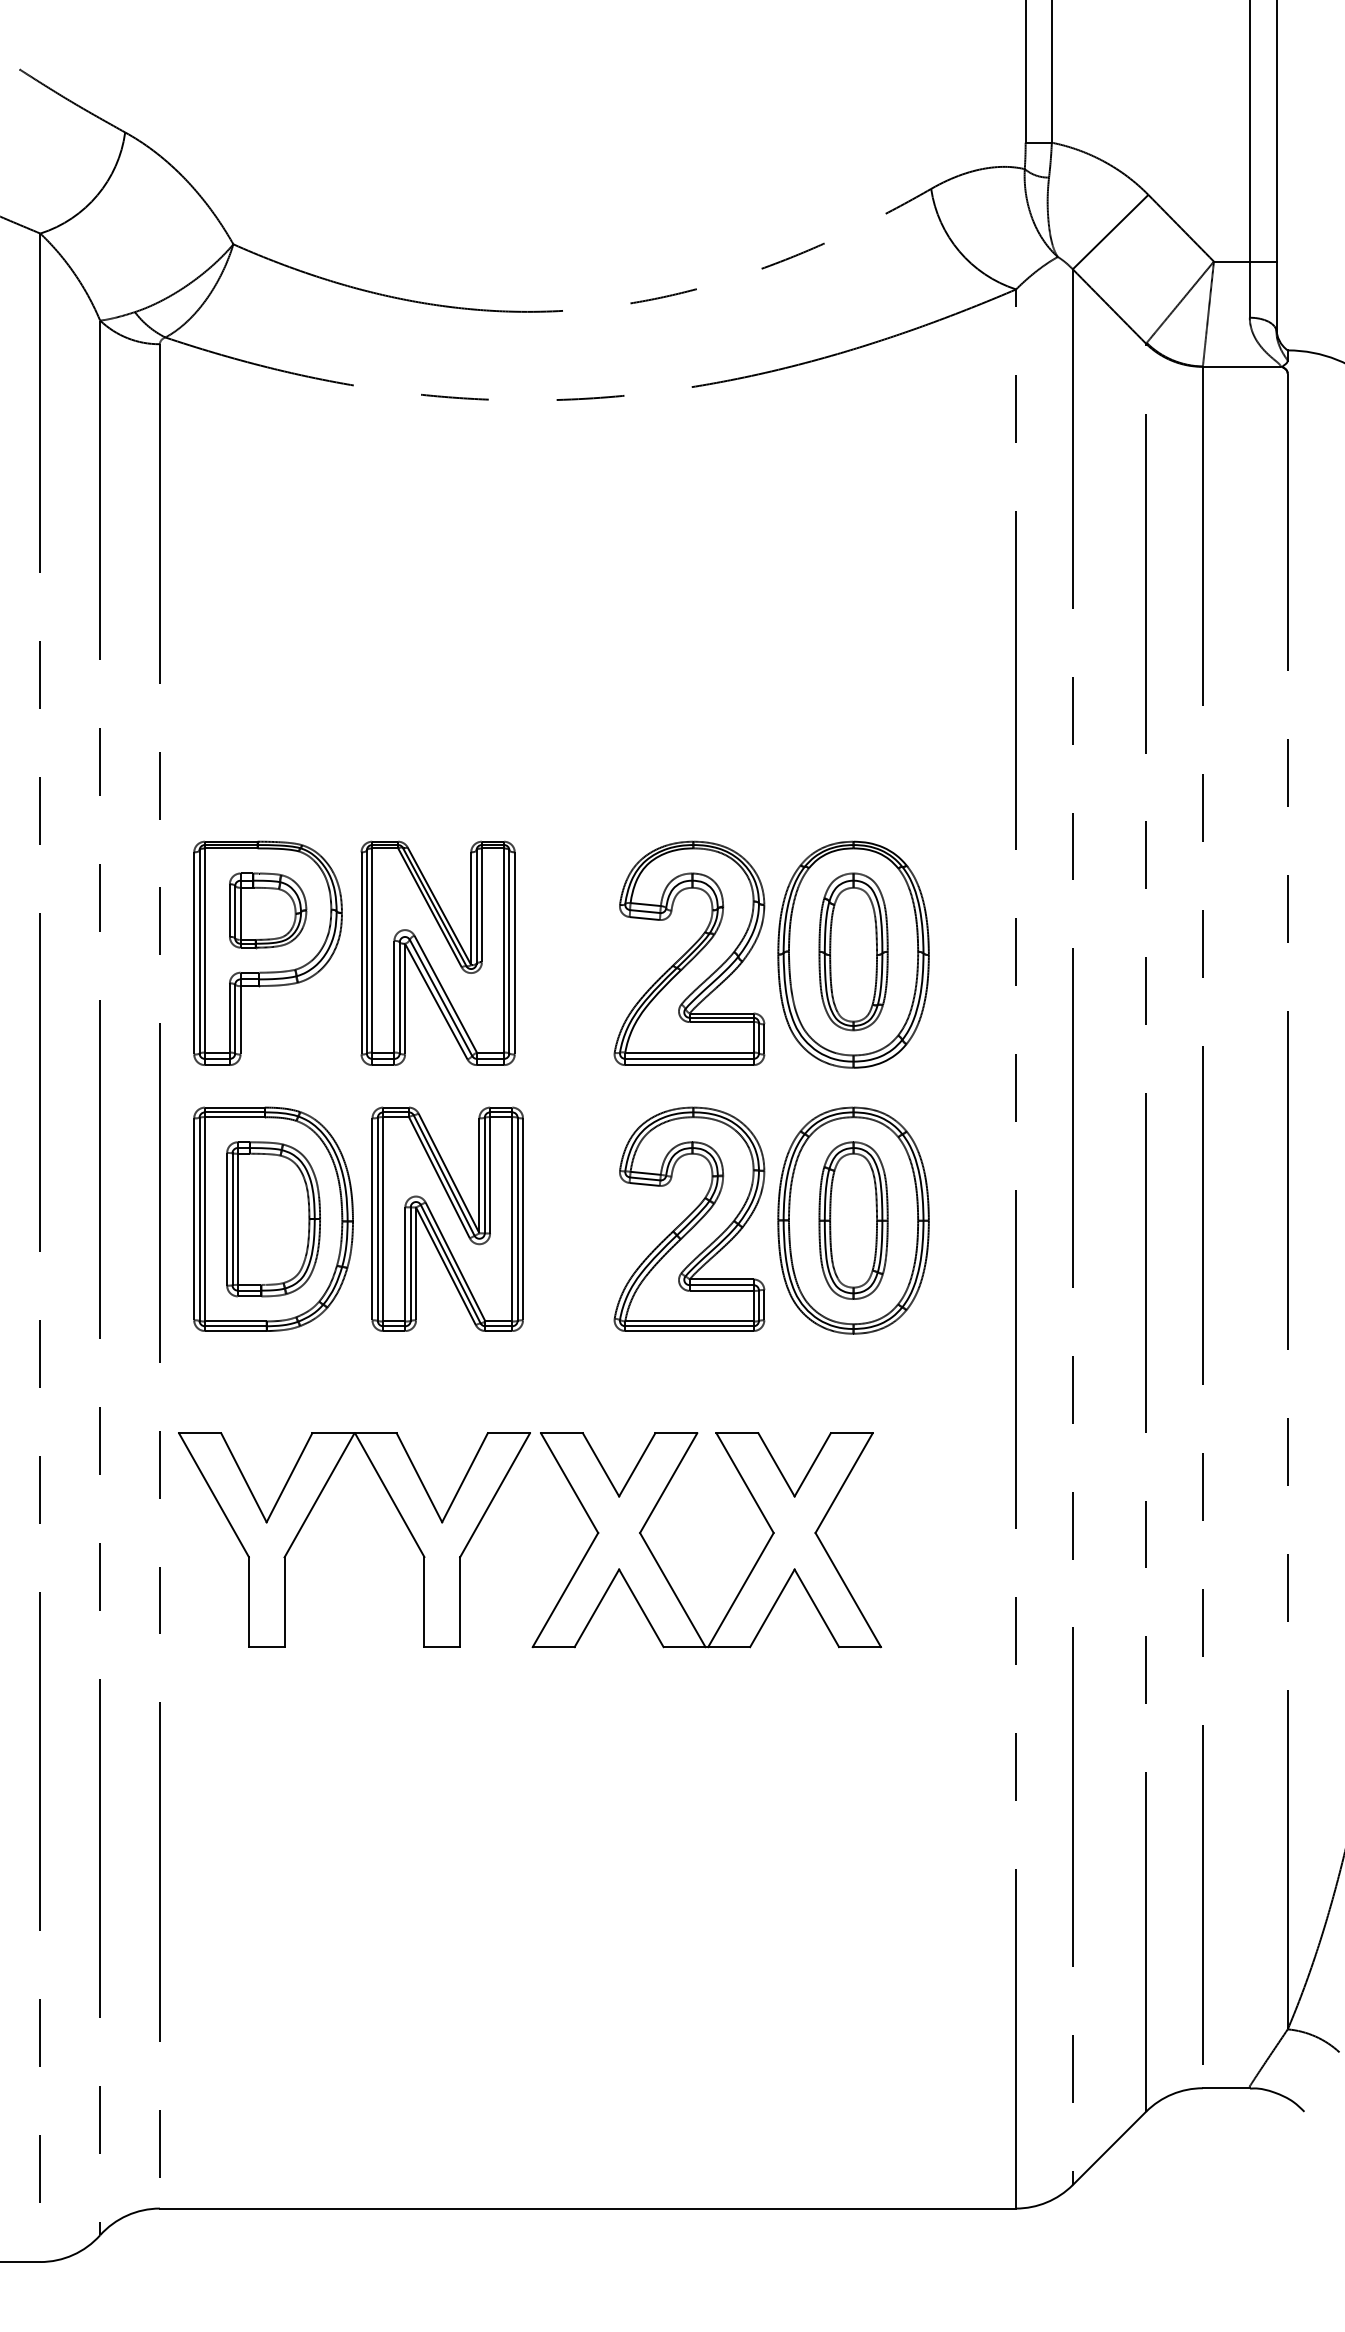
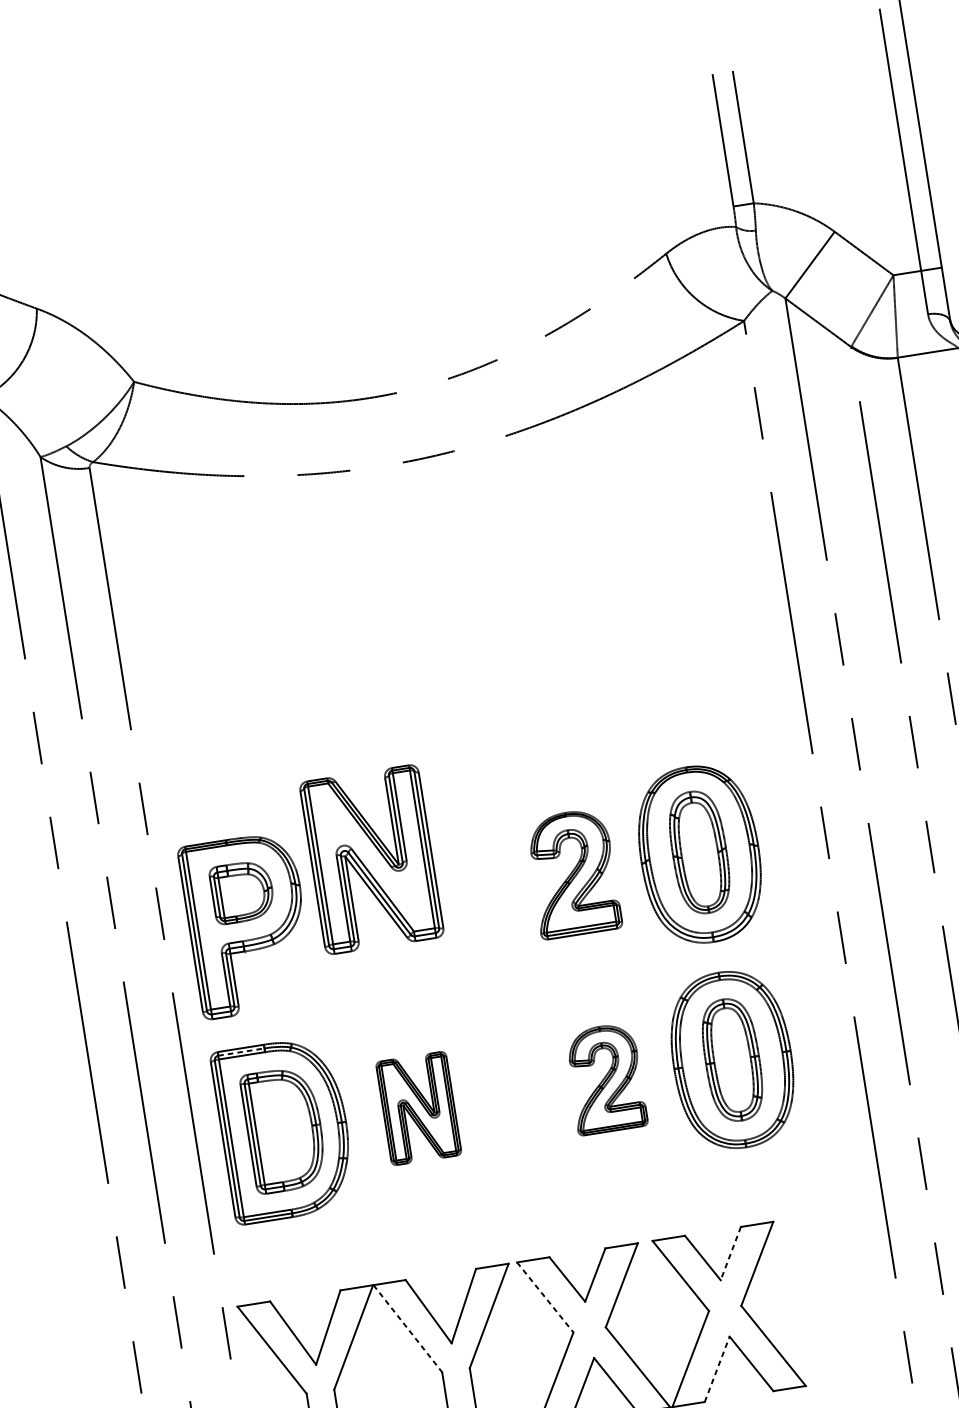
part: (437, 952) -> (371, 859), moved
part: (689, 952) -> (572, 872), size x0.7
line: (234, 1112) -> (241, 1052), solid -> dashed
part: (447, 1218) -> (418, 1108), size x0.6
part: (689, 1218) -> (605, 1078), size x0.6
line: (812, 1465) -> (730, 1254), solid -> dashed
line: (569, 1483) -> (545, 1297), solid -> dashed
line: (389, 1495) -> (407, 1329), solid -> dashed
line: (772, 1608) -> (717, 1369), solid -> dashed

